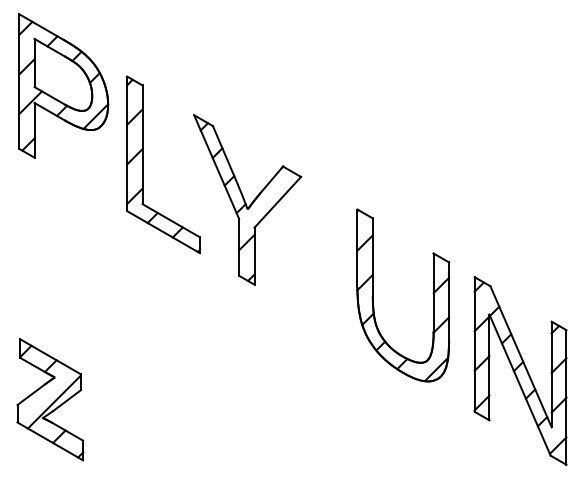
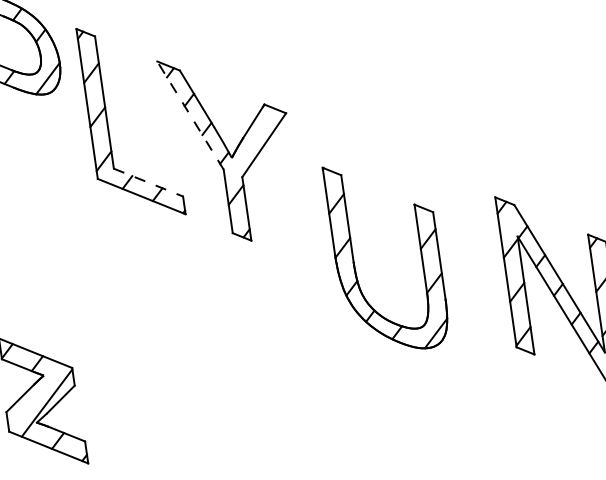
line: (216, 166) -> (190, 115), solid -> dashed
line: (171, 220) -> (148, 182), solid -> dashed
part: (432, 293) -> (419, 249), moved

